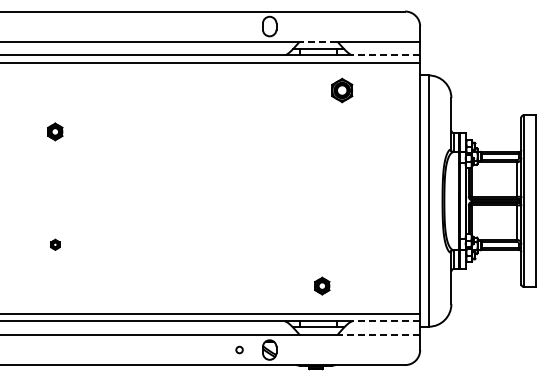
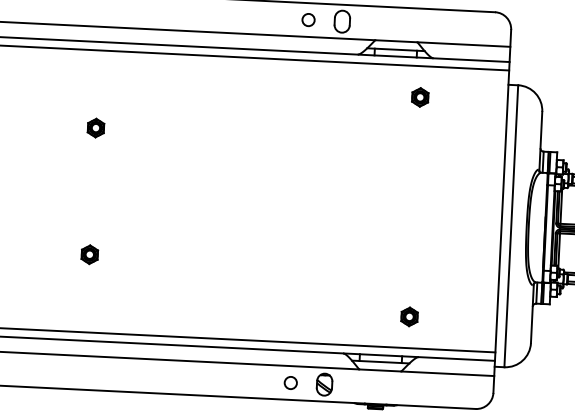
circle: (239, 26) -> (308, 19), added
line: (318, 41) -> (396, 41), dashed -> solid
line: (386, 55) -> (471, 60), dashed -> solid
part: (342, 90) -> (420, 97), size x0.71
part: (55, 244) -> (90, 254), size x1.67
part: (322, 285) -> (409, 316), moved
line: (386, 321) -> (457, 359), dashed -> solid
line: (378, 335) -> (447, 374), dashed -> solid
circle: (239, 349) -> (290, 382), size x1.67

